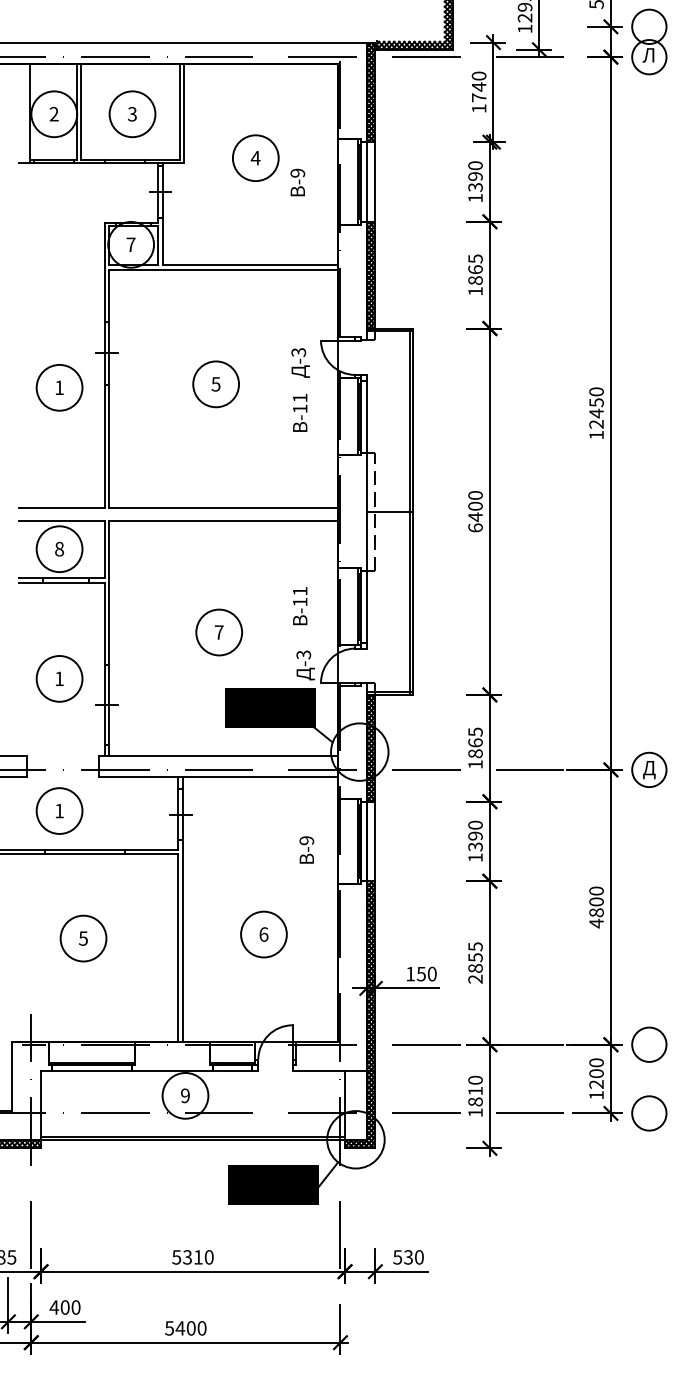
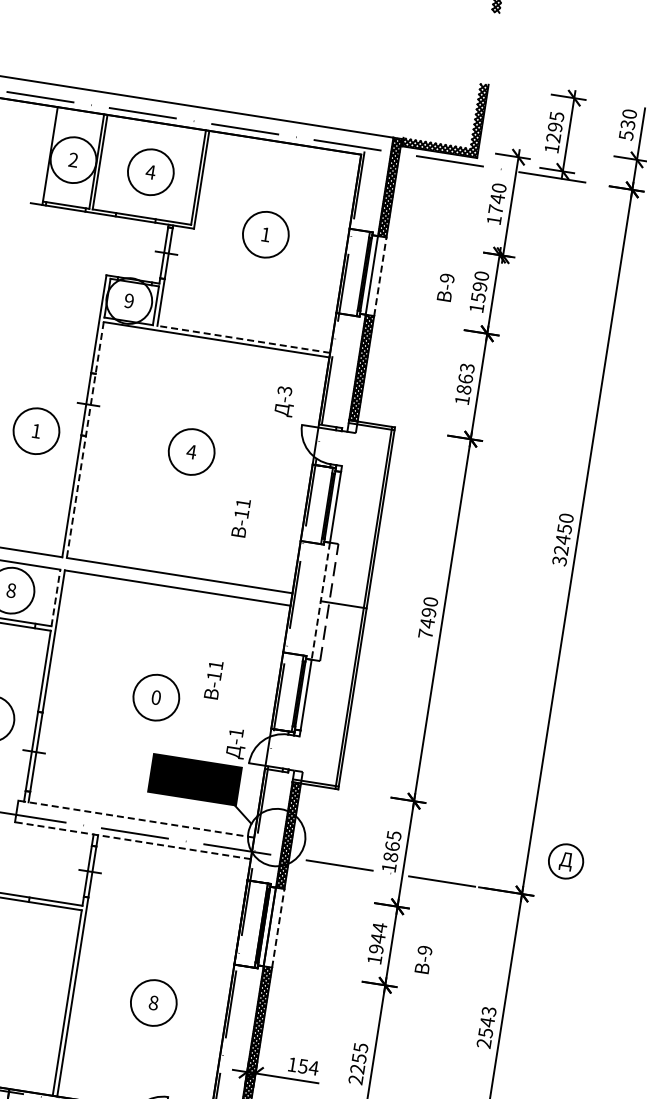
text: (132, 113) -> (150, 171), 3 -> 4
text: (255, 158) -> (265, 234), 4 -> 1
text: (297, 182) -> (445, 287), moved
line: (375, 182) -> (380, 277), solid -> dashed
text: (475, 187) -> (478, 297), 1390 -> 1590
text: (130, 244) -> (128, 300), 7 -> 9
text: (475, 258) -> (467, 367), 1865 -> 1863
line: (249, 265) -> (243, 339), solid -> dashed
text: (300, 362) -> (285, 401), moved
text: (215, 384) -> (191, 452), 5 -> 4
line: (109, 389) -> (85, 440), solid -> dashed
text: (300, 412) -> (241, 517), moved
text: (596, 435) -> (559, 561), 12450 -> 32450
line: (366, 512) -> (320, 601), solid -> dashed
text: (475, 516) -> (427, 622), 6400 -> 7490
line: (104, 549) -> (55, 597), solid -> dashed
text: (300, 606) -> (213, 680), moved
text: (218, 632) -> (155, 697), 7 -> 0
text: (303, 654) -> (236, 732), -3 -> -1
line: (217, 755) -> (135, 818), solid -> dashed
part: (649, 769) -> (566, 861), moved
line: (217, 777) -> (132, 840), solid -> dashed
text: (475, 835) -> (378, 937), 1390 -> 1944
line: (375, 841) -> (278, 928), solid -> dashed
text: (306, 849) -> (423, 959), moved
text: (596, 907) -> (486, 1027), 4800 -> 2543
text: (263, 934) -> (153, 1002), 6 -> 8
text: (475, 968) -> (357, 1069), 2855 -> 2255
text: (432, 973) -> (314, 1067), 150 -> 154

